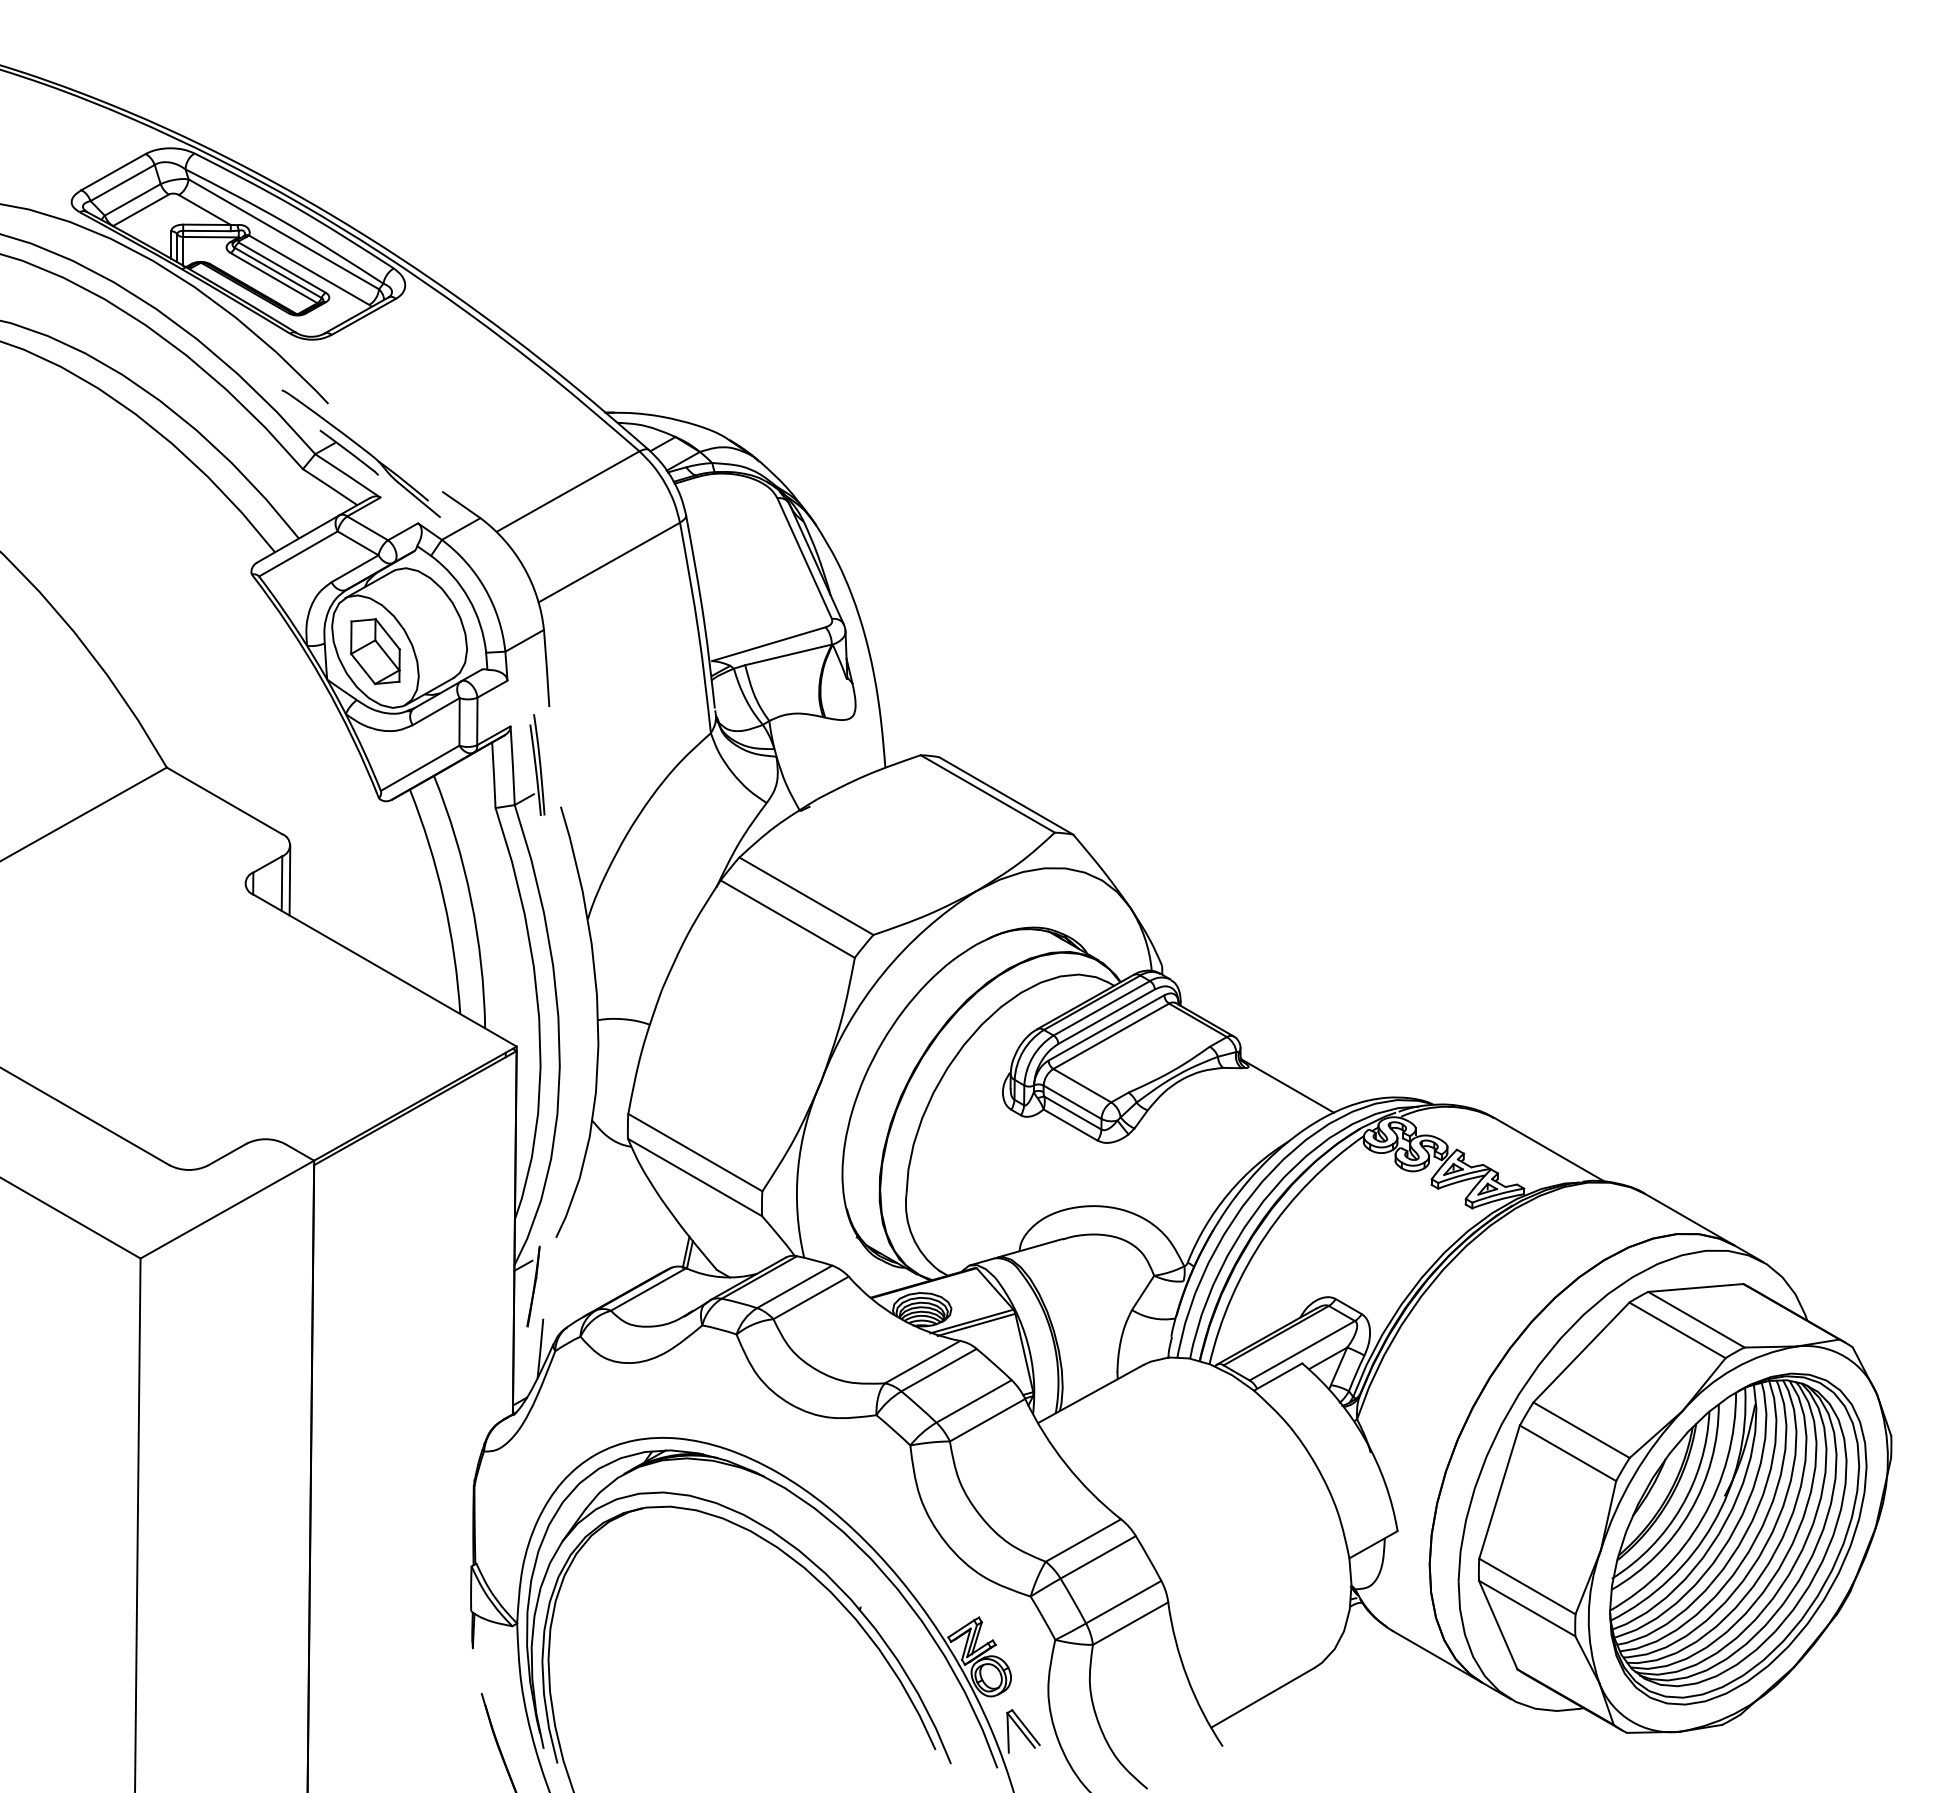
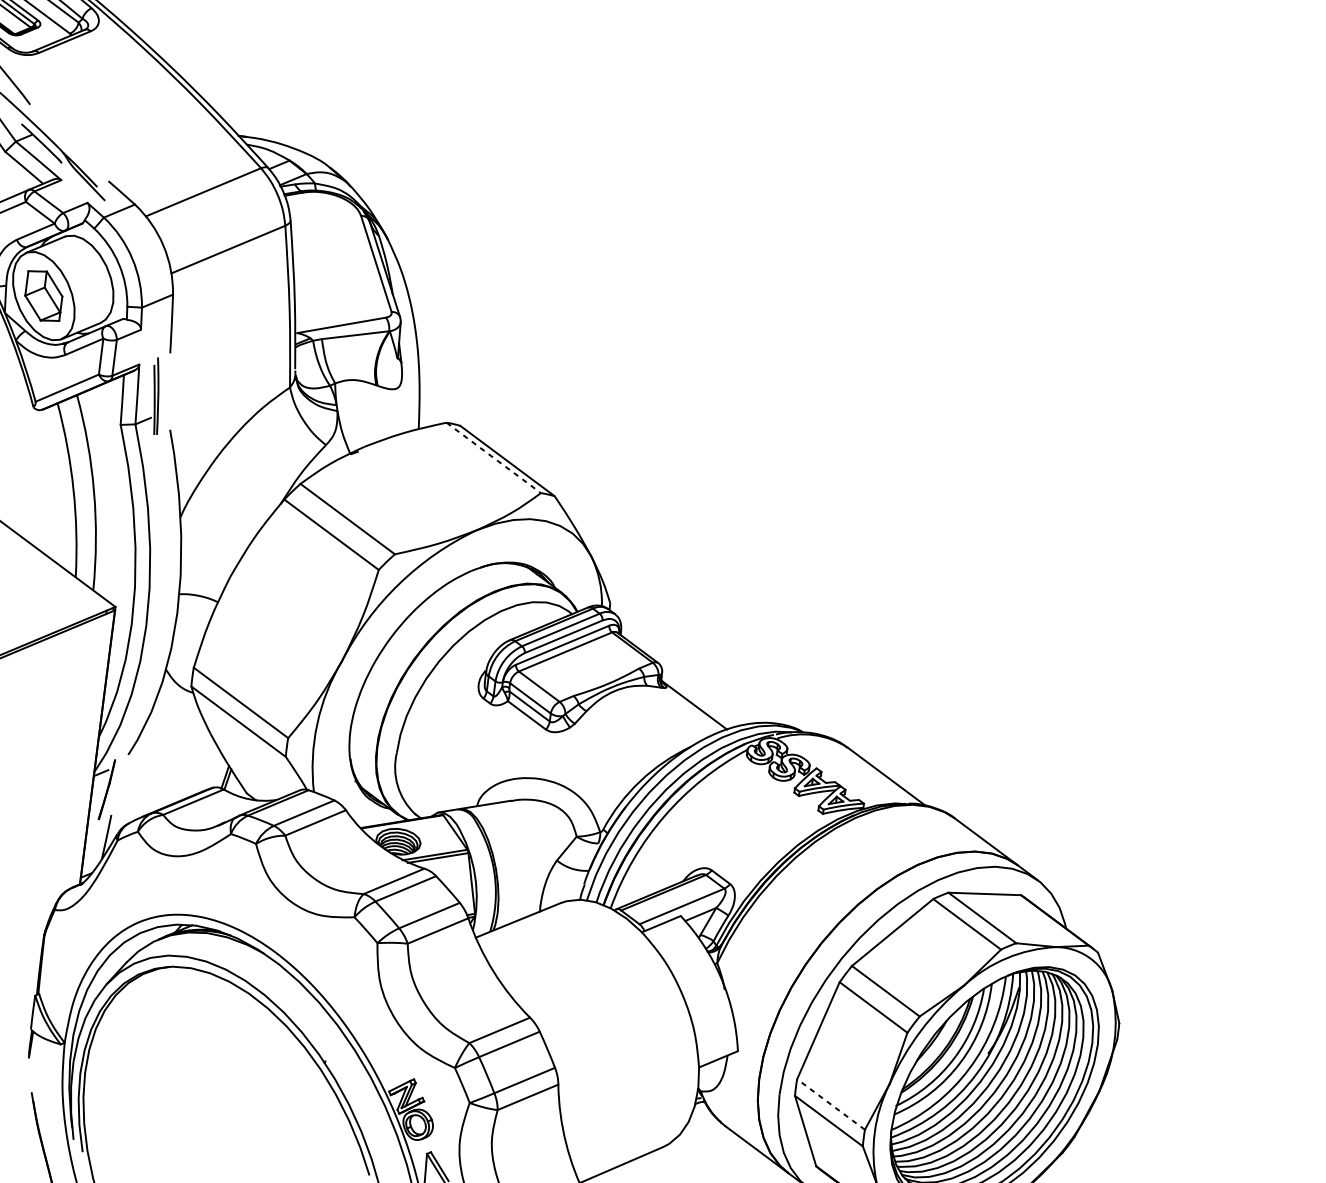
line: (988, 794) -> (494, 458), solid -> dashed
line: (1527, 1586) -> (831, 1104), solid -> dashed

